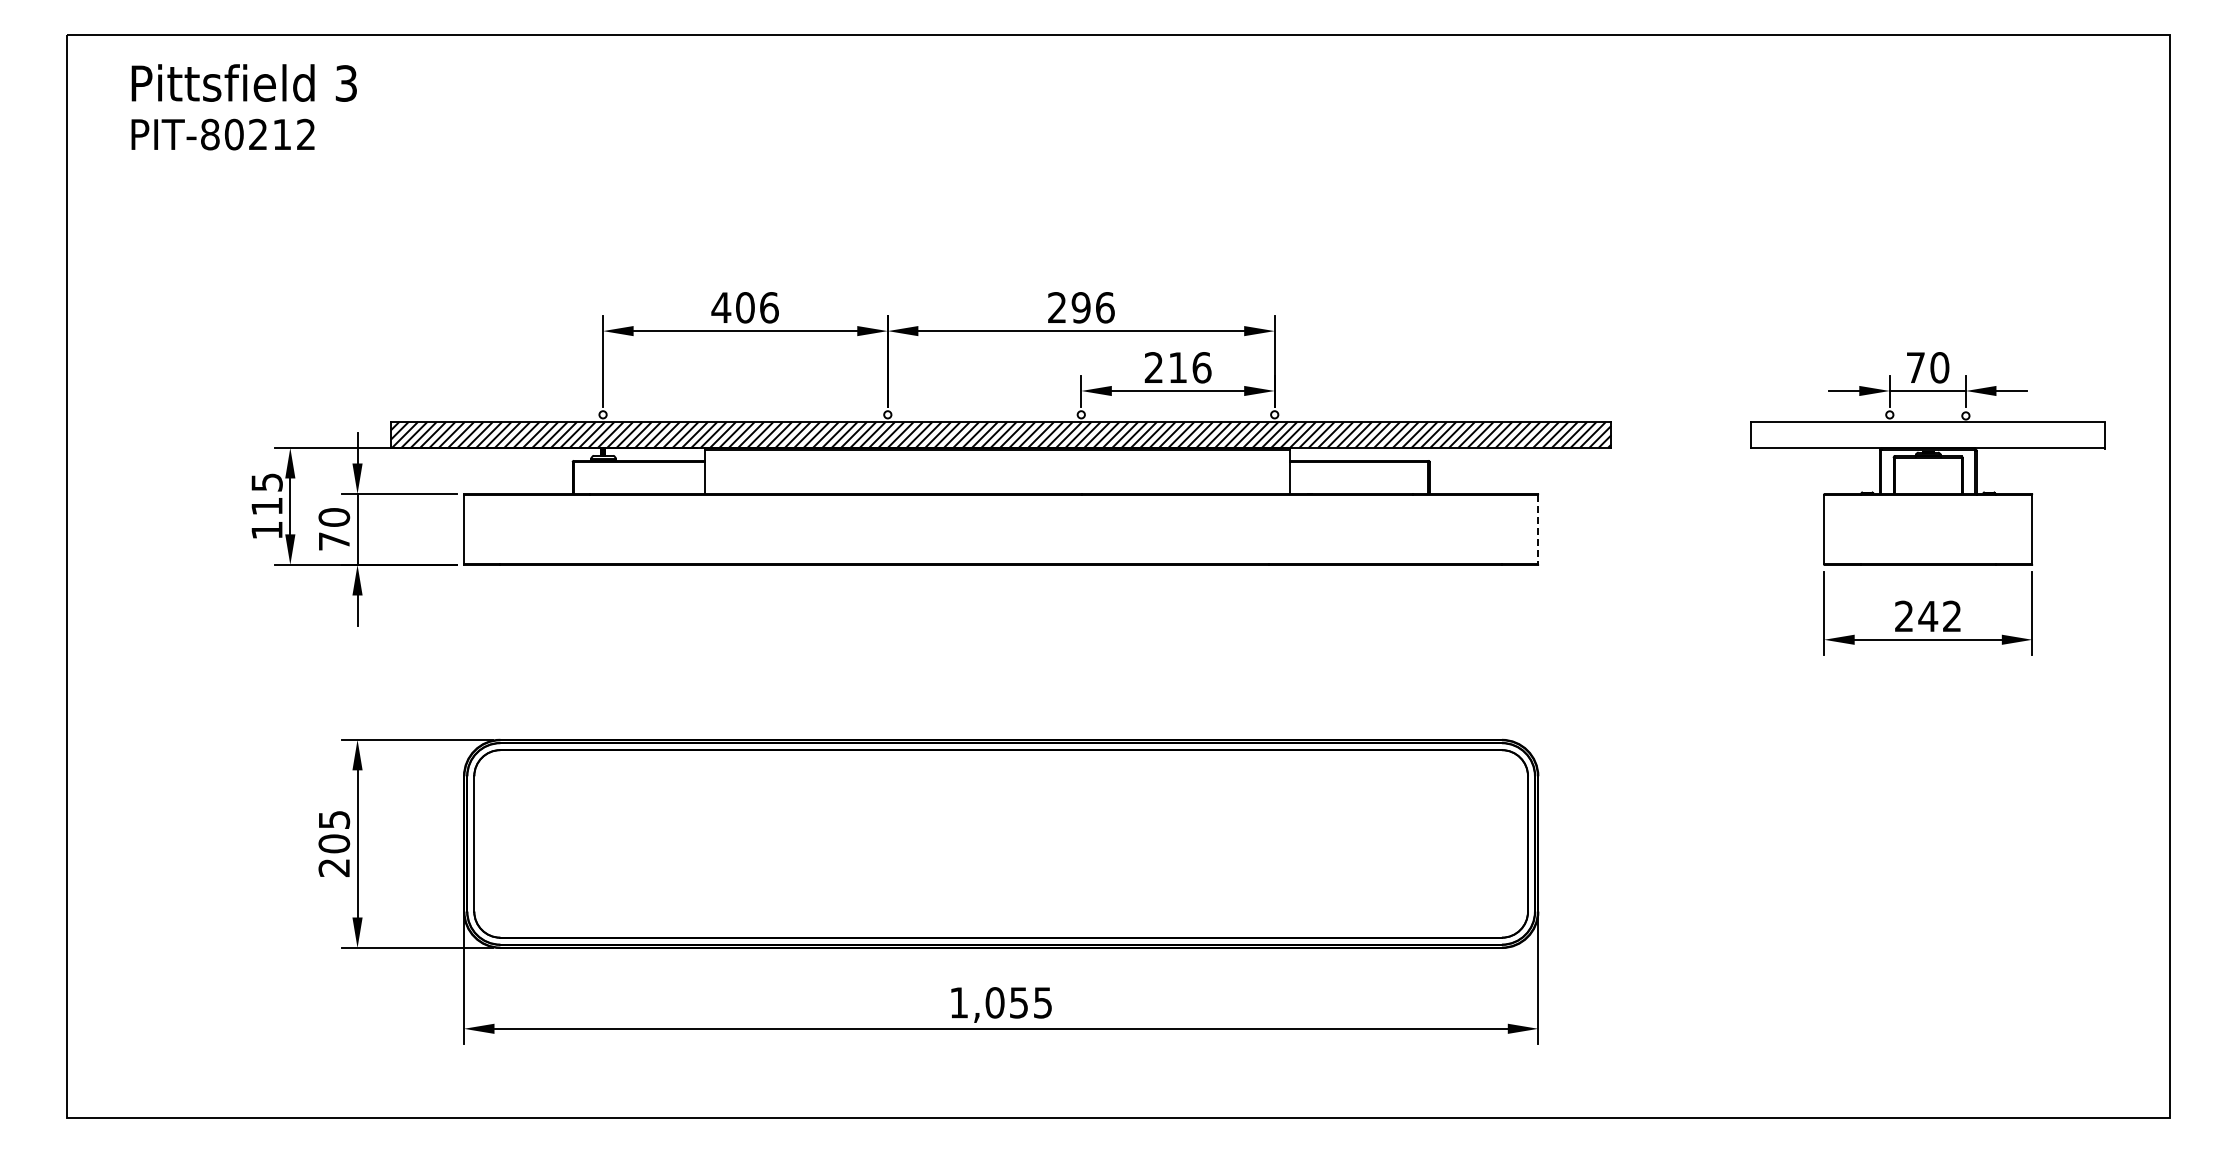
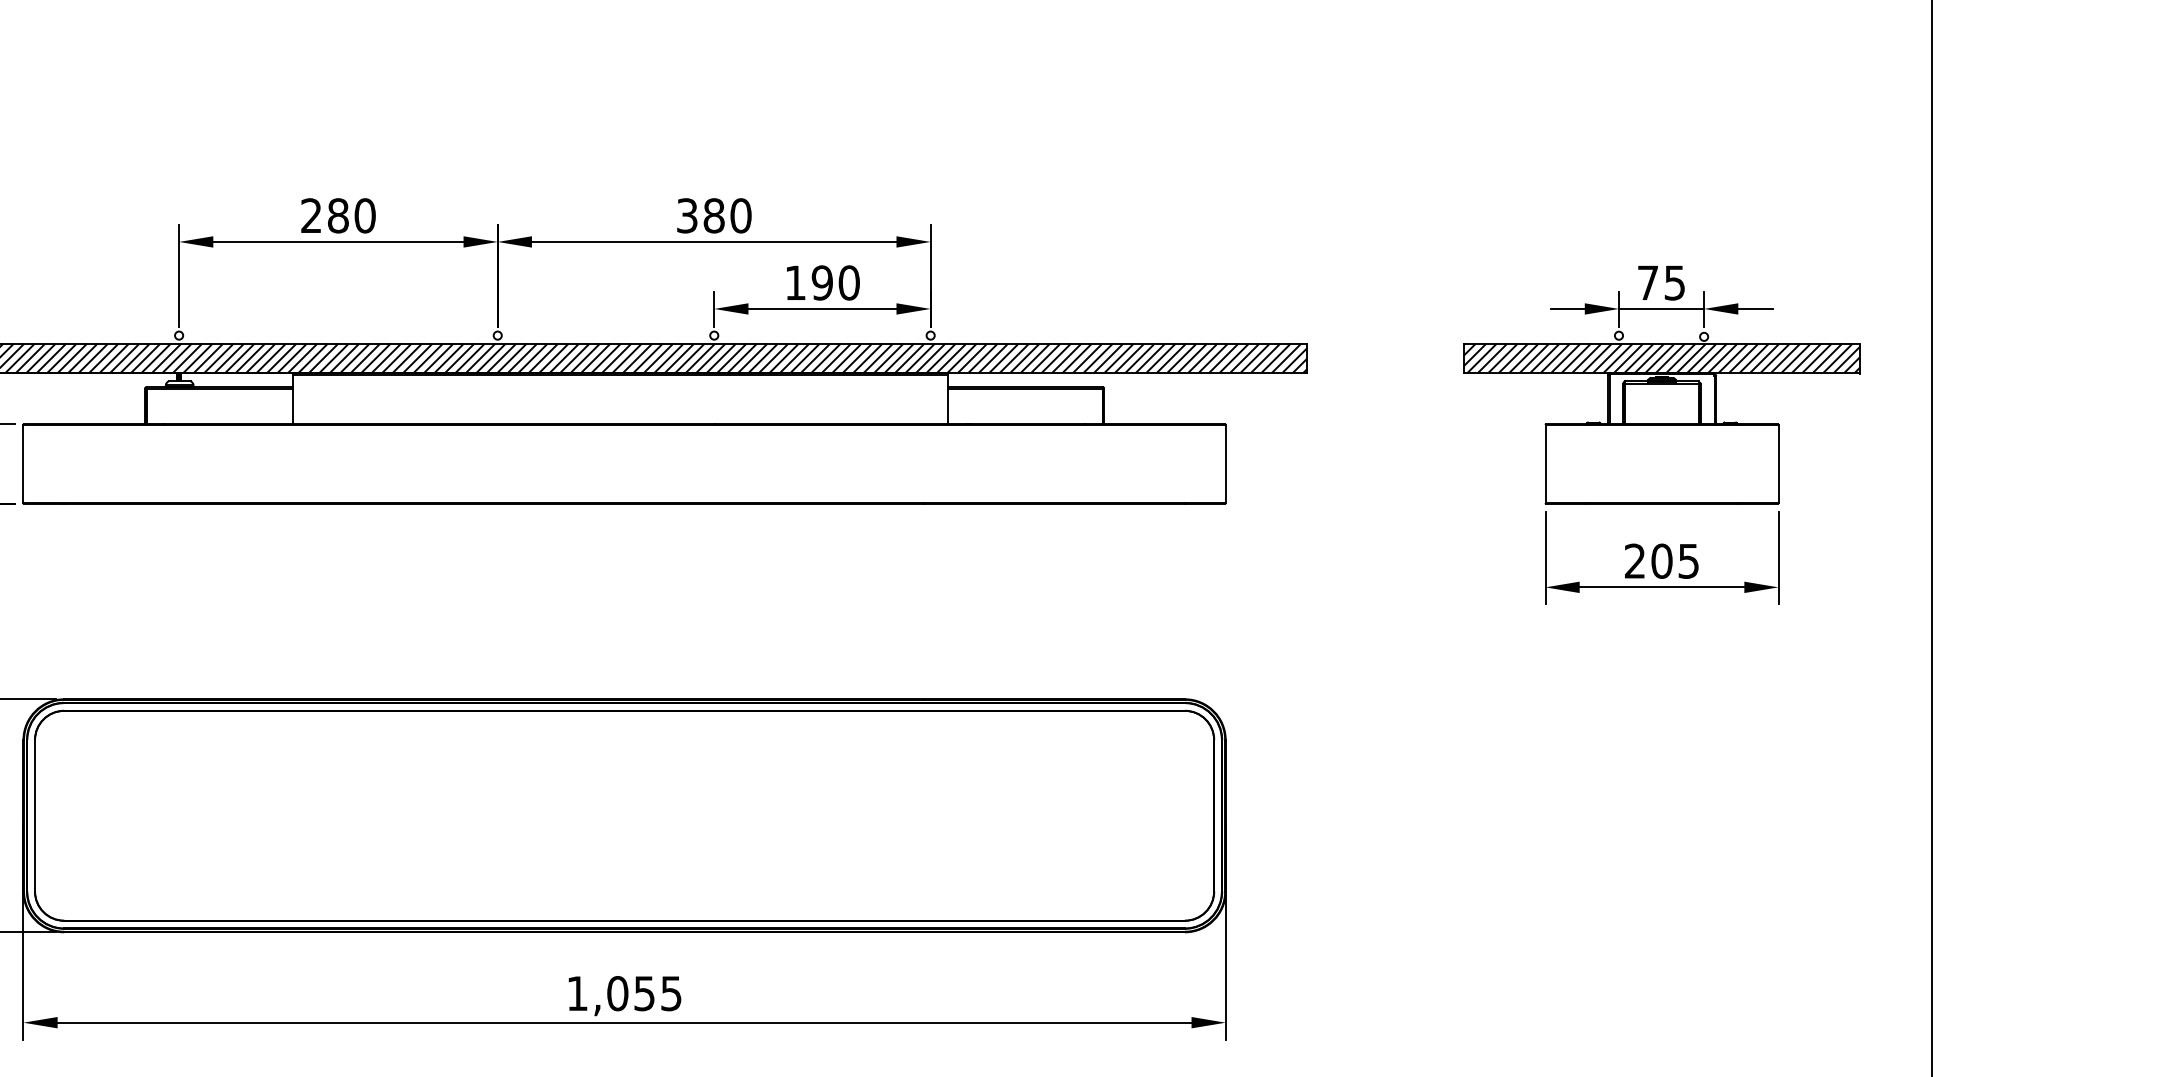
text: (744, 307) -> (337, 215), 406 -> 280
text: (1081, 307) -> (714, 215), 296 -> 380
text: (1177, 367) -> (821, 282), 216 -> 190
text: (1939, 367) -> (1674, 282), 70 -> 75
hatch: (1928, 434) -> (1662, 357), added
line: (1538, 529) -> (1225, 463), dashed -> solid
text: (1939, 616) -> (1674, 561), 242 -> 205

